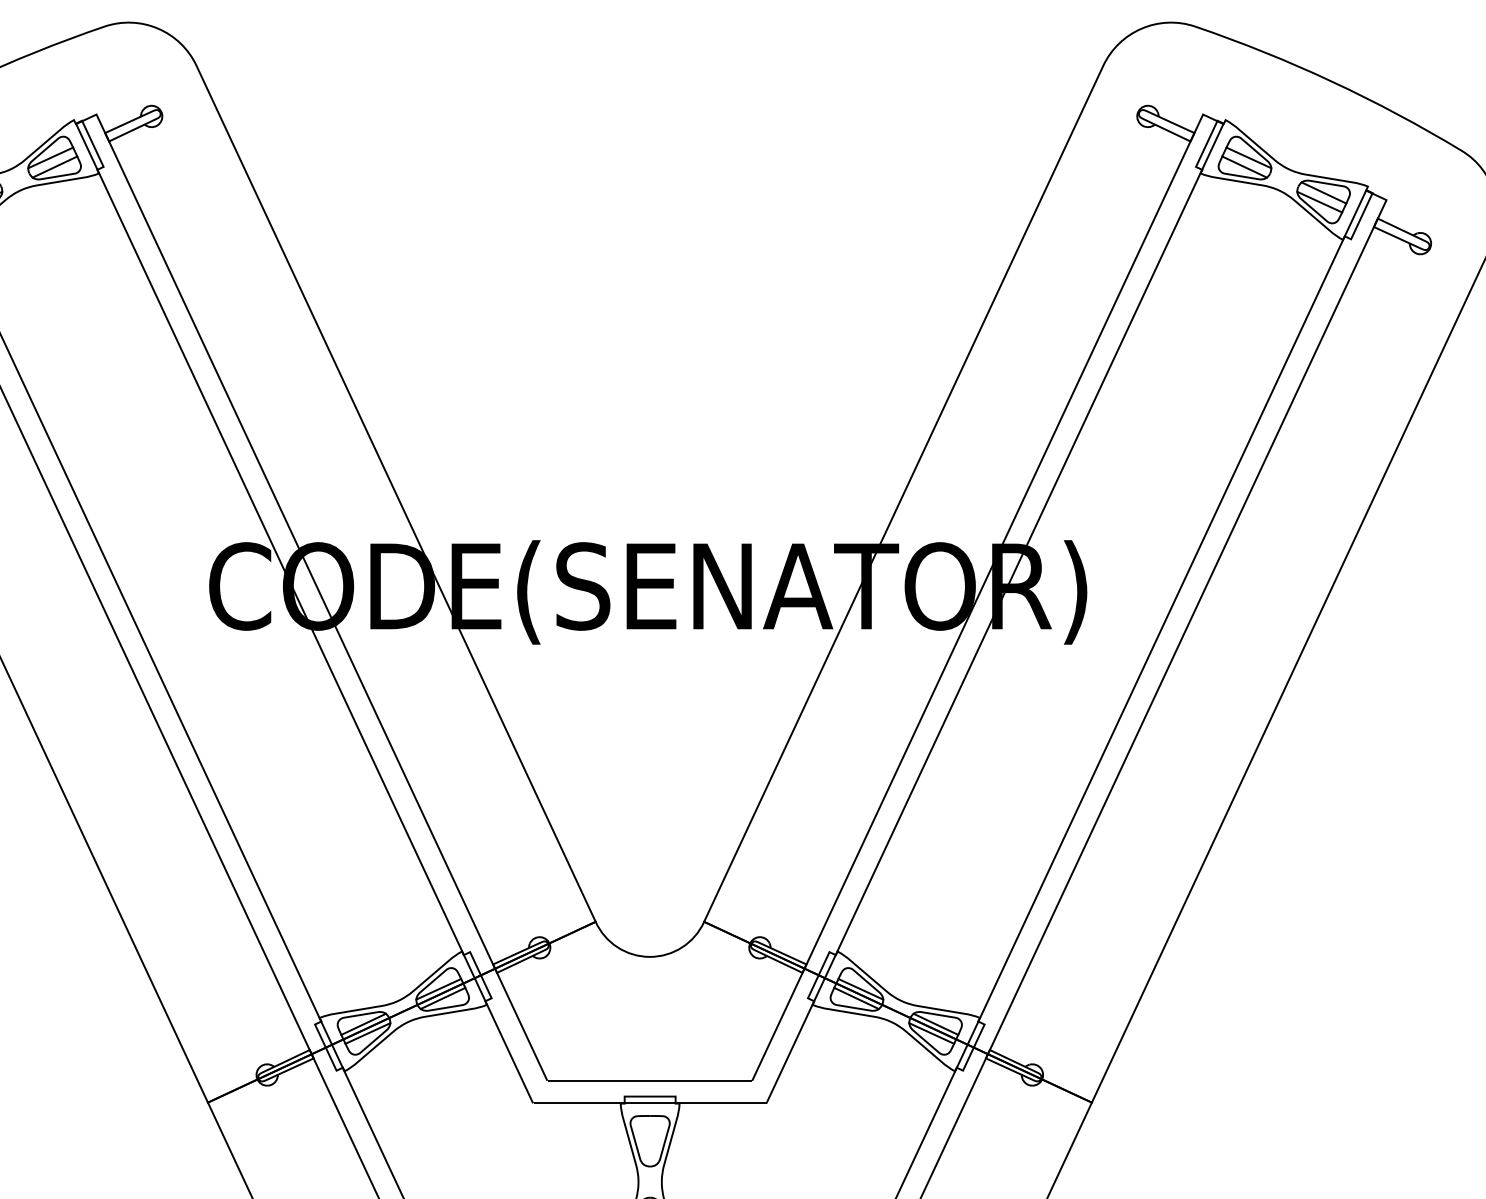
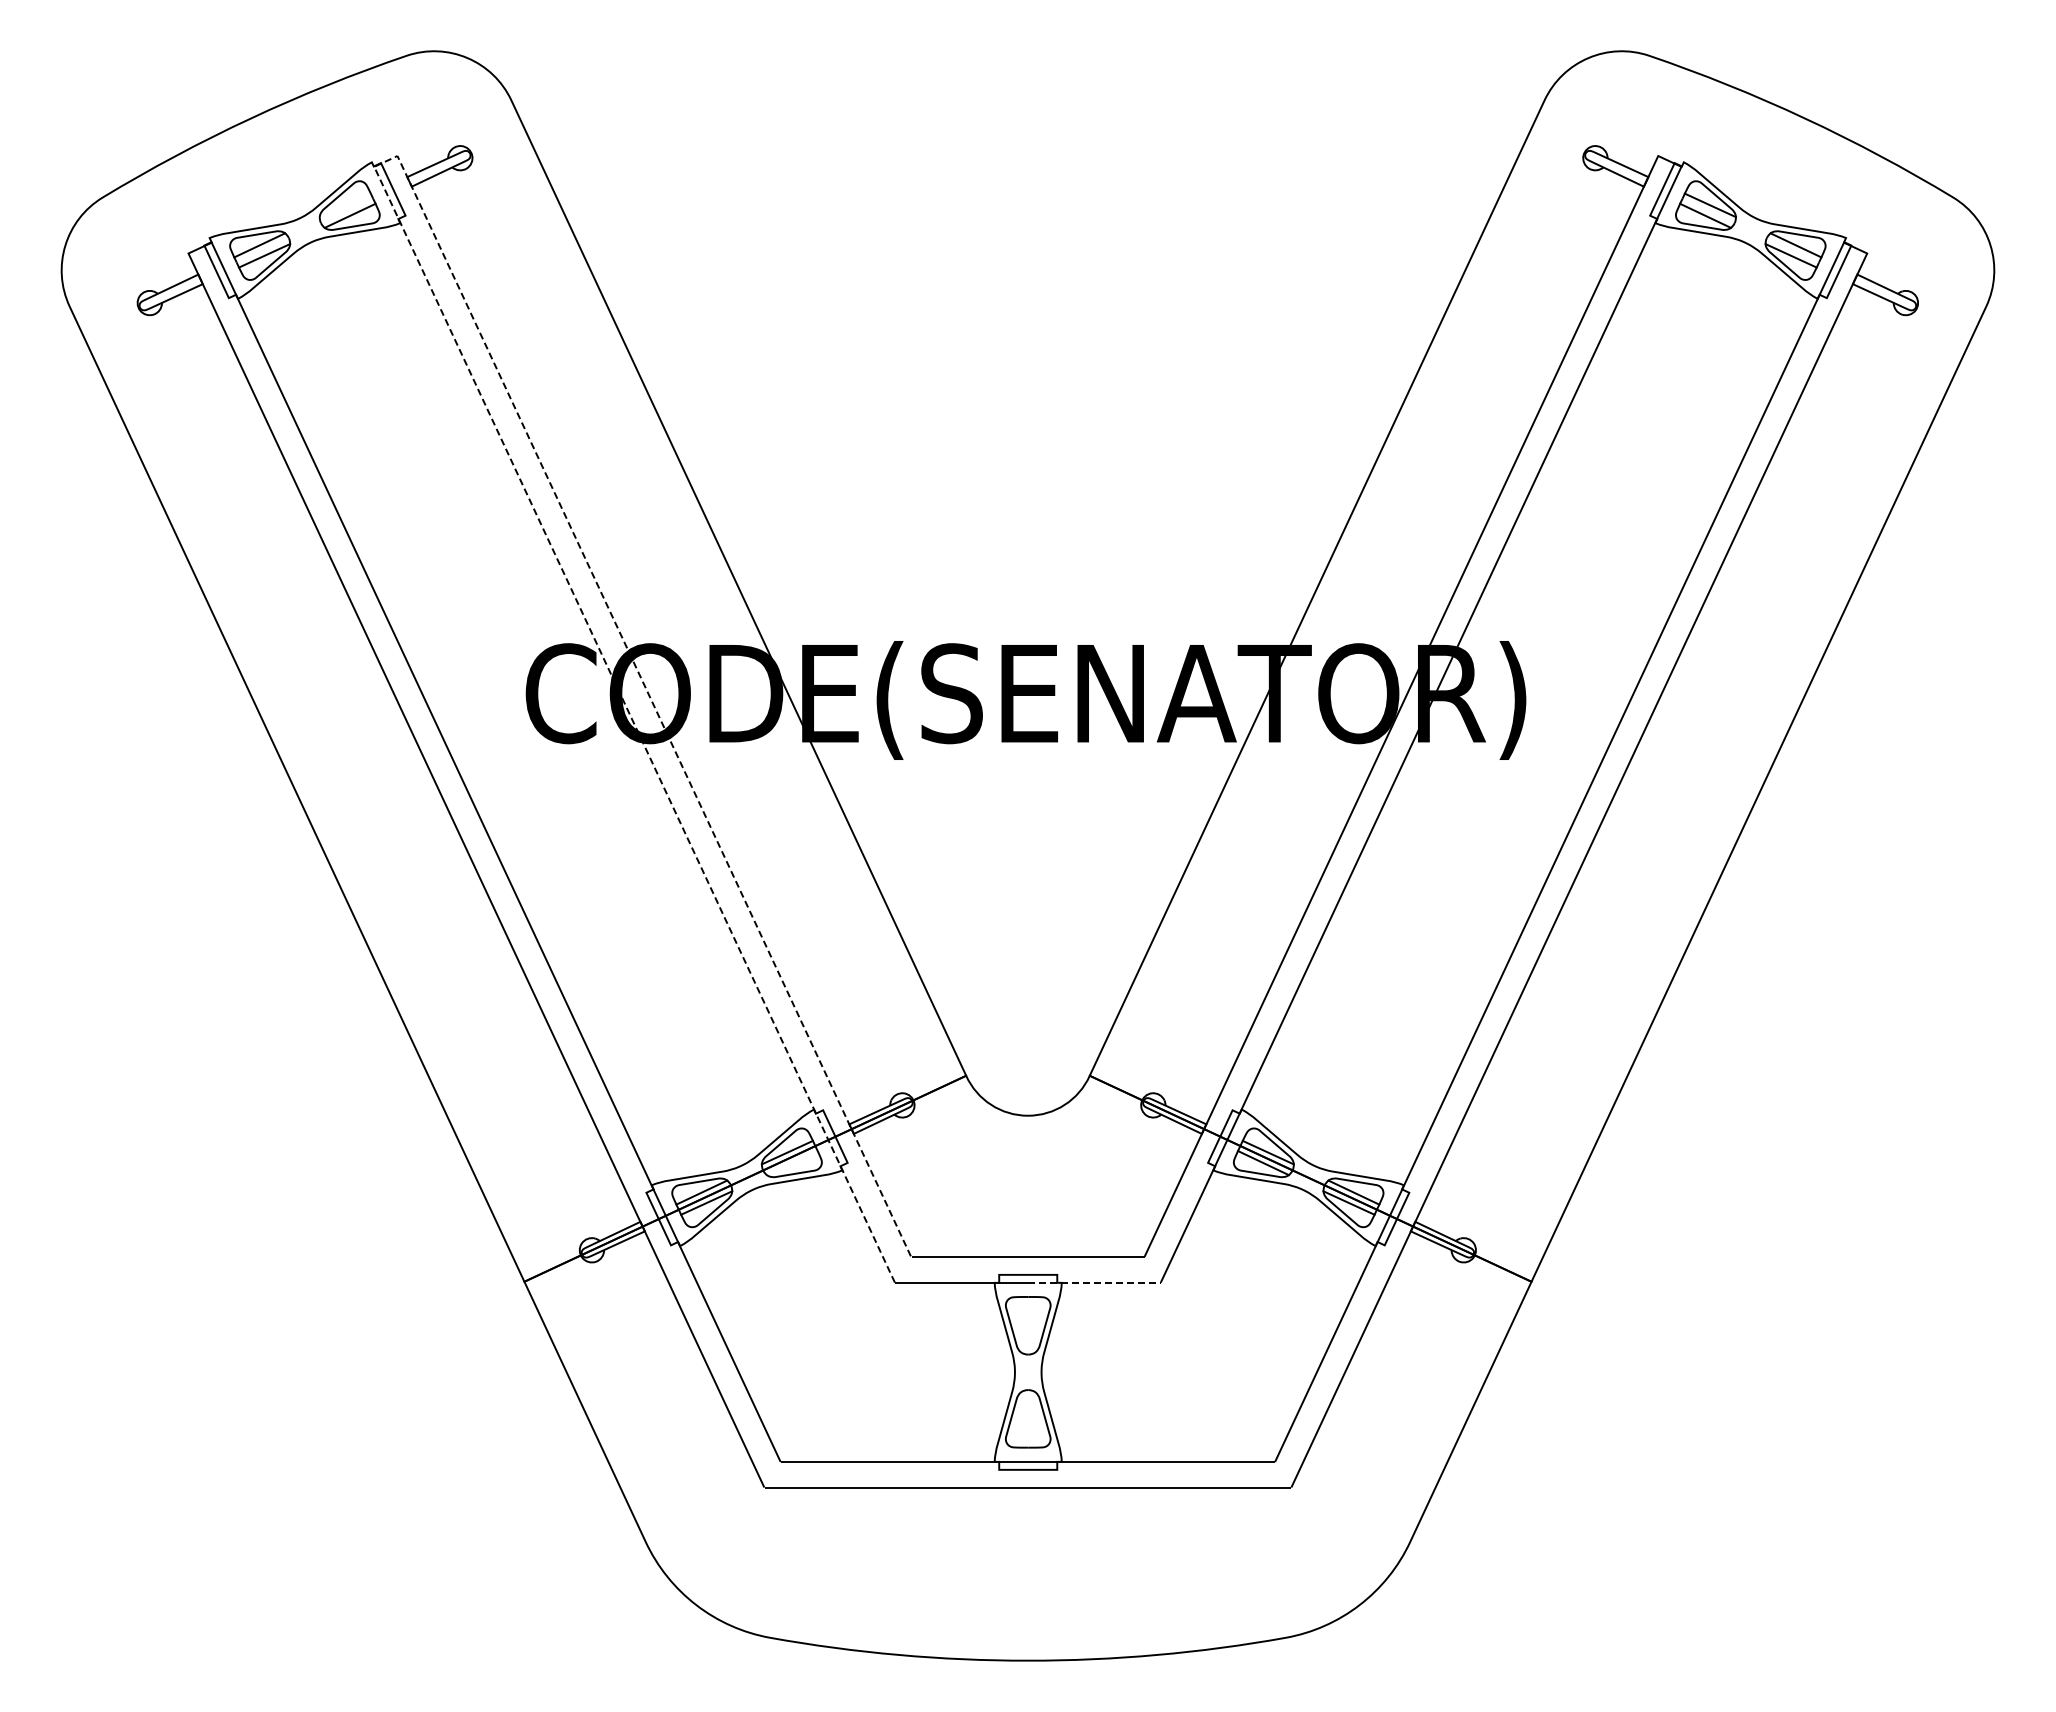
line: (79, 122) -> (378, 164), solid -> dashed
line: (50, 157) -> (344, 205), removed
line: (442, 998) -> (791, 1163), removed
line: (709, 1103) -> (1095, 1282), solid -> dashed

